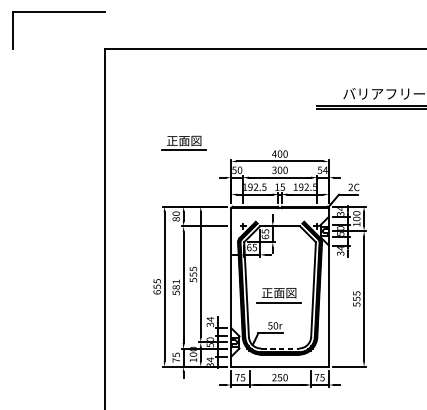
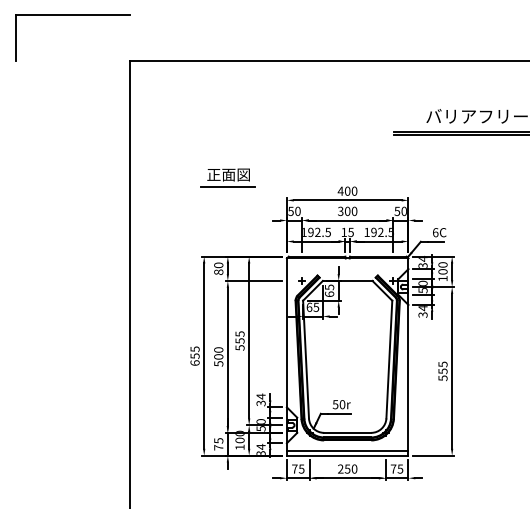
text: (324, 170) -> (403, 211), 54 -> 50
text: (350, 187) -> (435, 232), 2C -> 6C
text: (176, 284) -> (218, 353), 581 -> 500
part: (278, 295) -> (345, 366), removed
line: (279, 348) -> (347, 432), dashed -> solid
line: (279, 363) -> (347, 451), added

